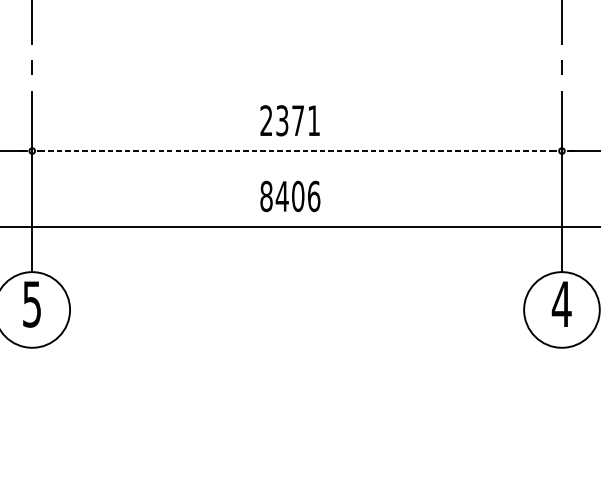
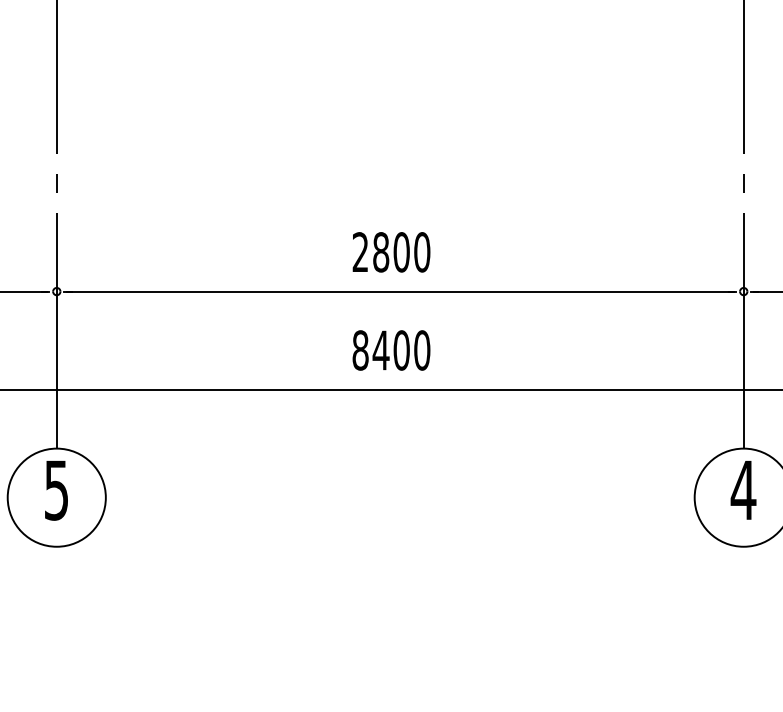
text: (298, 120) -> (401, 252), 2371 -> 2800
line: (297, 150) -> (400, 291), dashed -> solid
text: (314, 196) -> (422, 350), 8406 -> 8400

